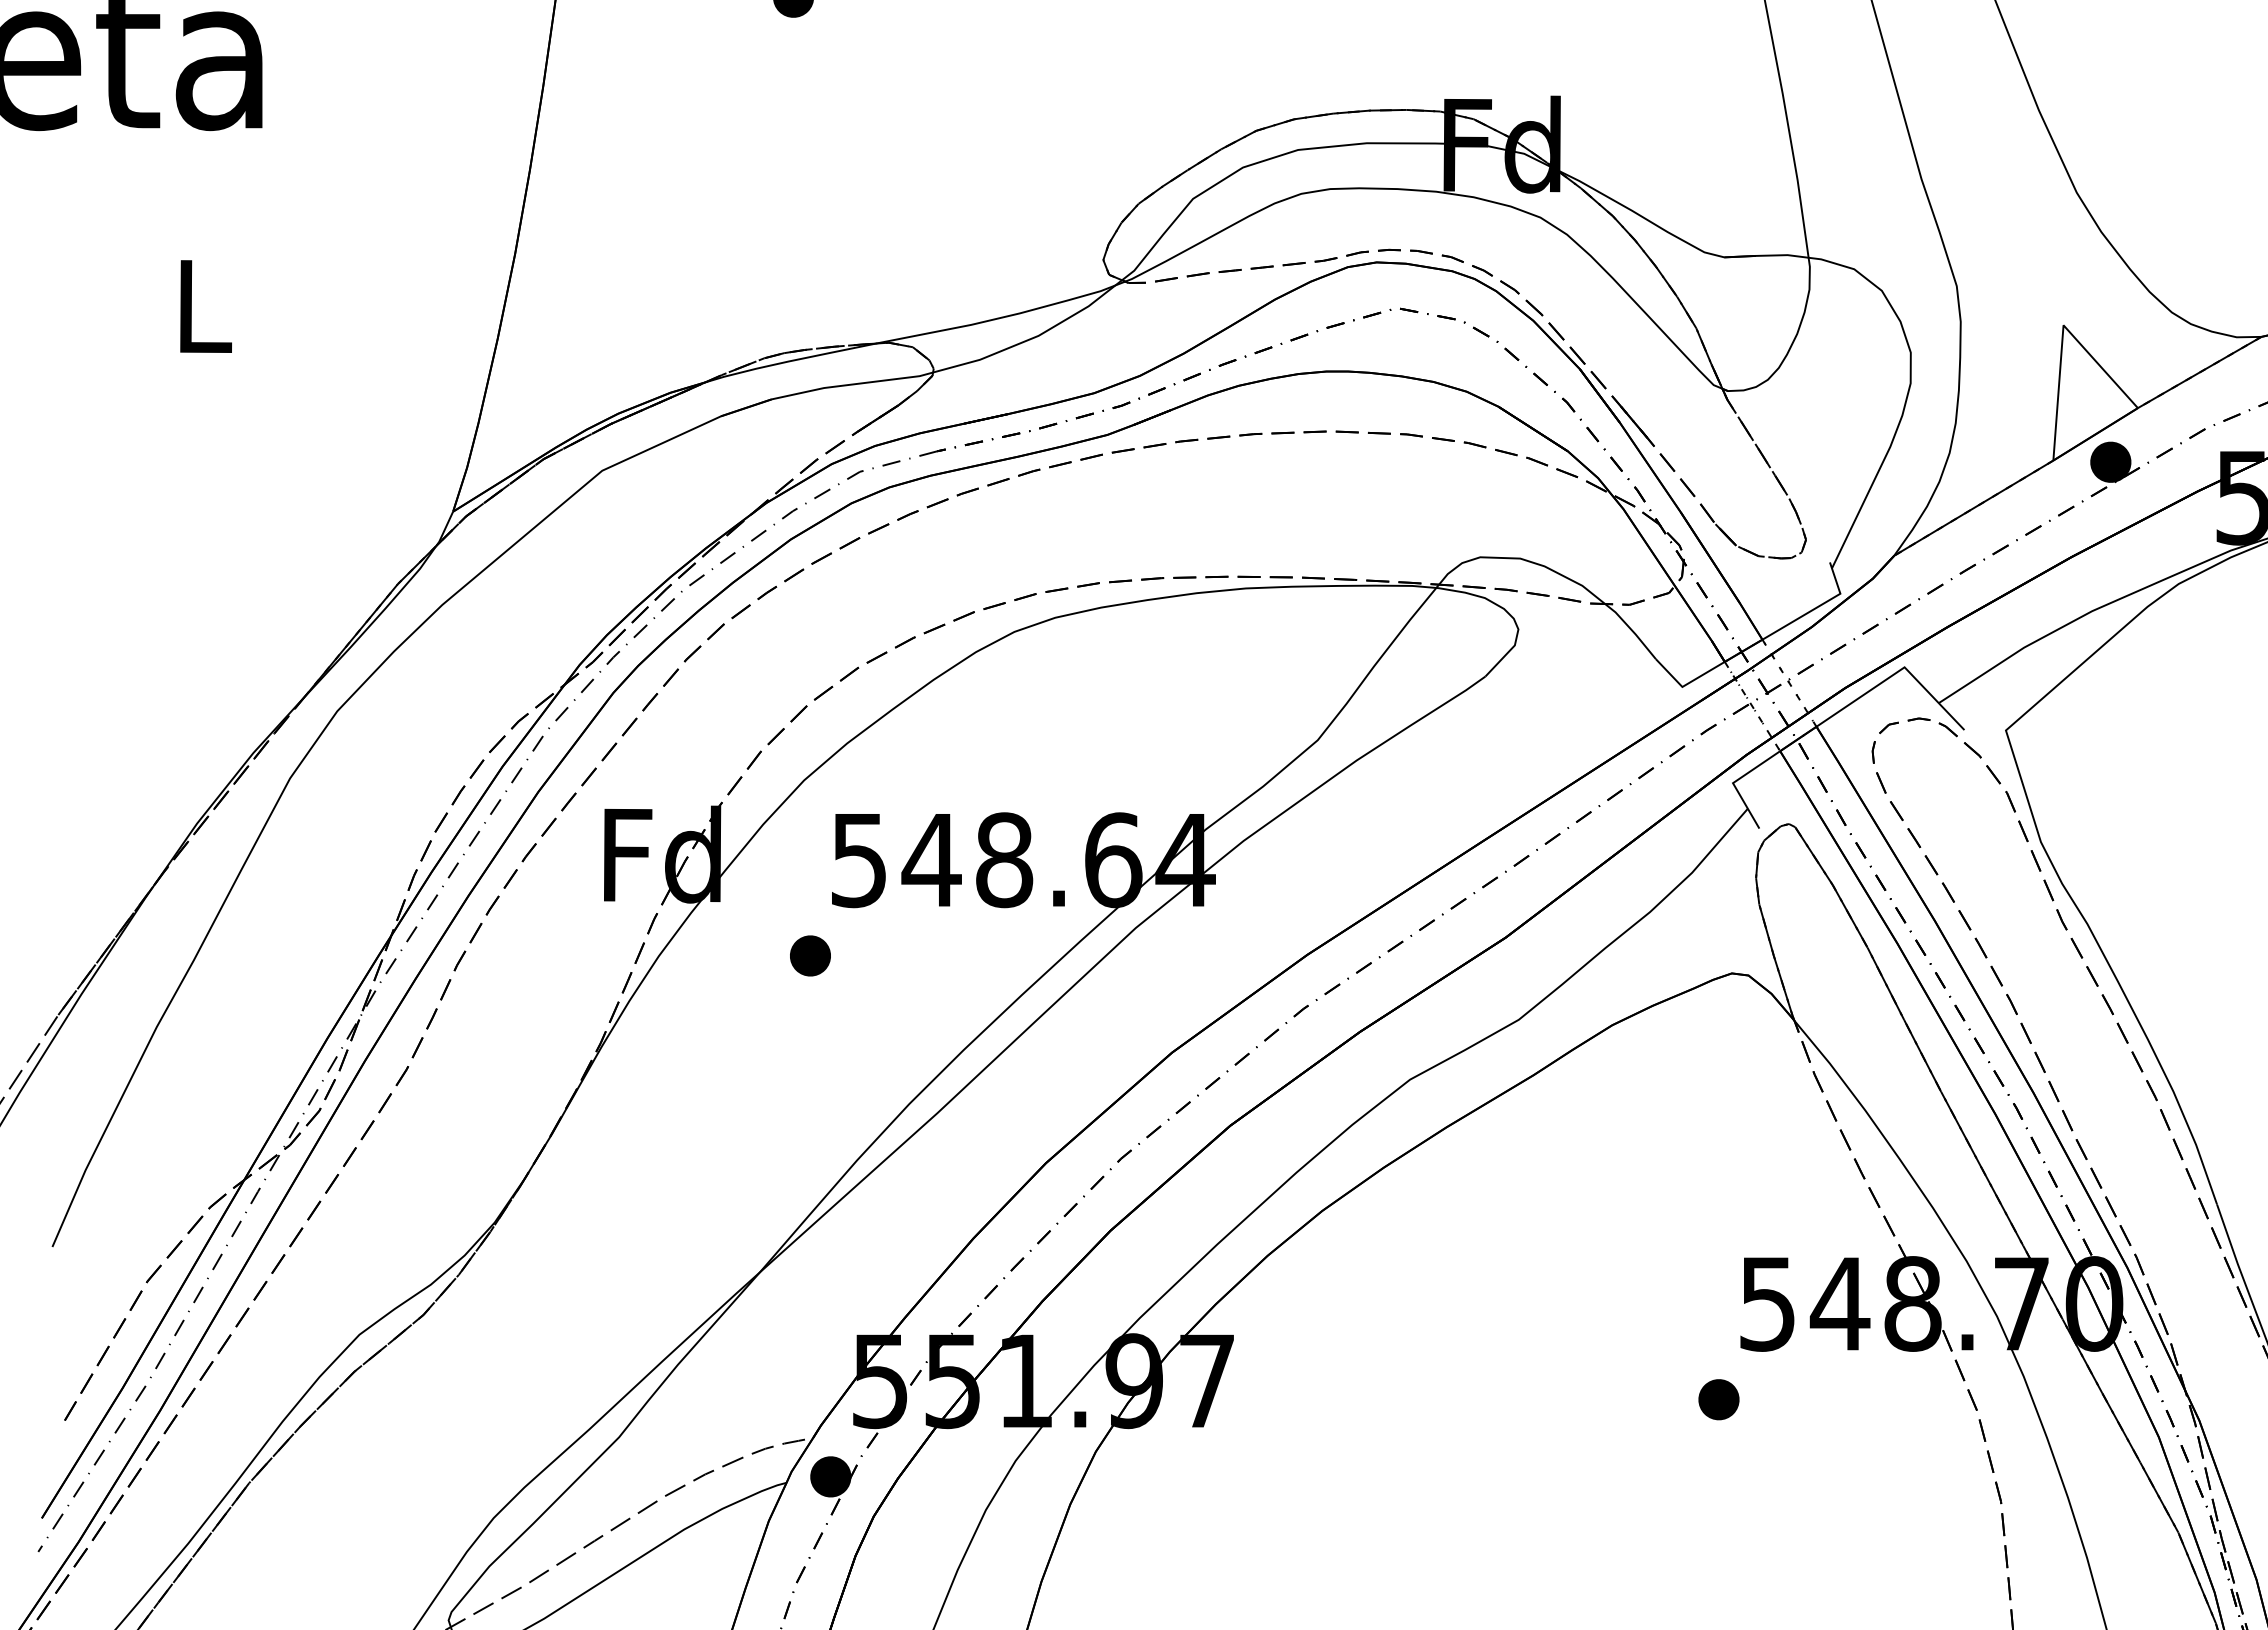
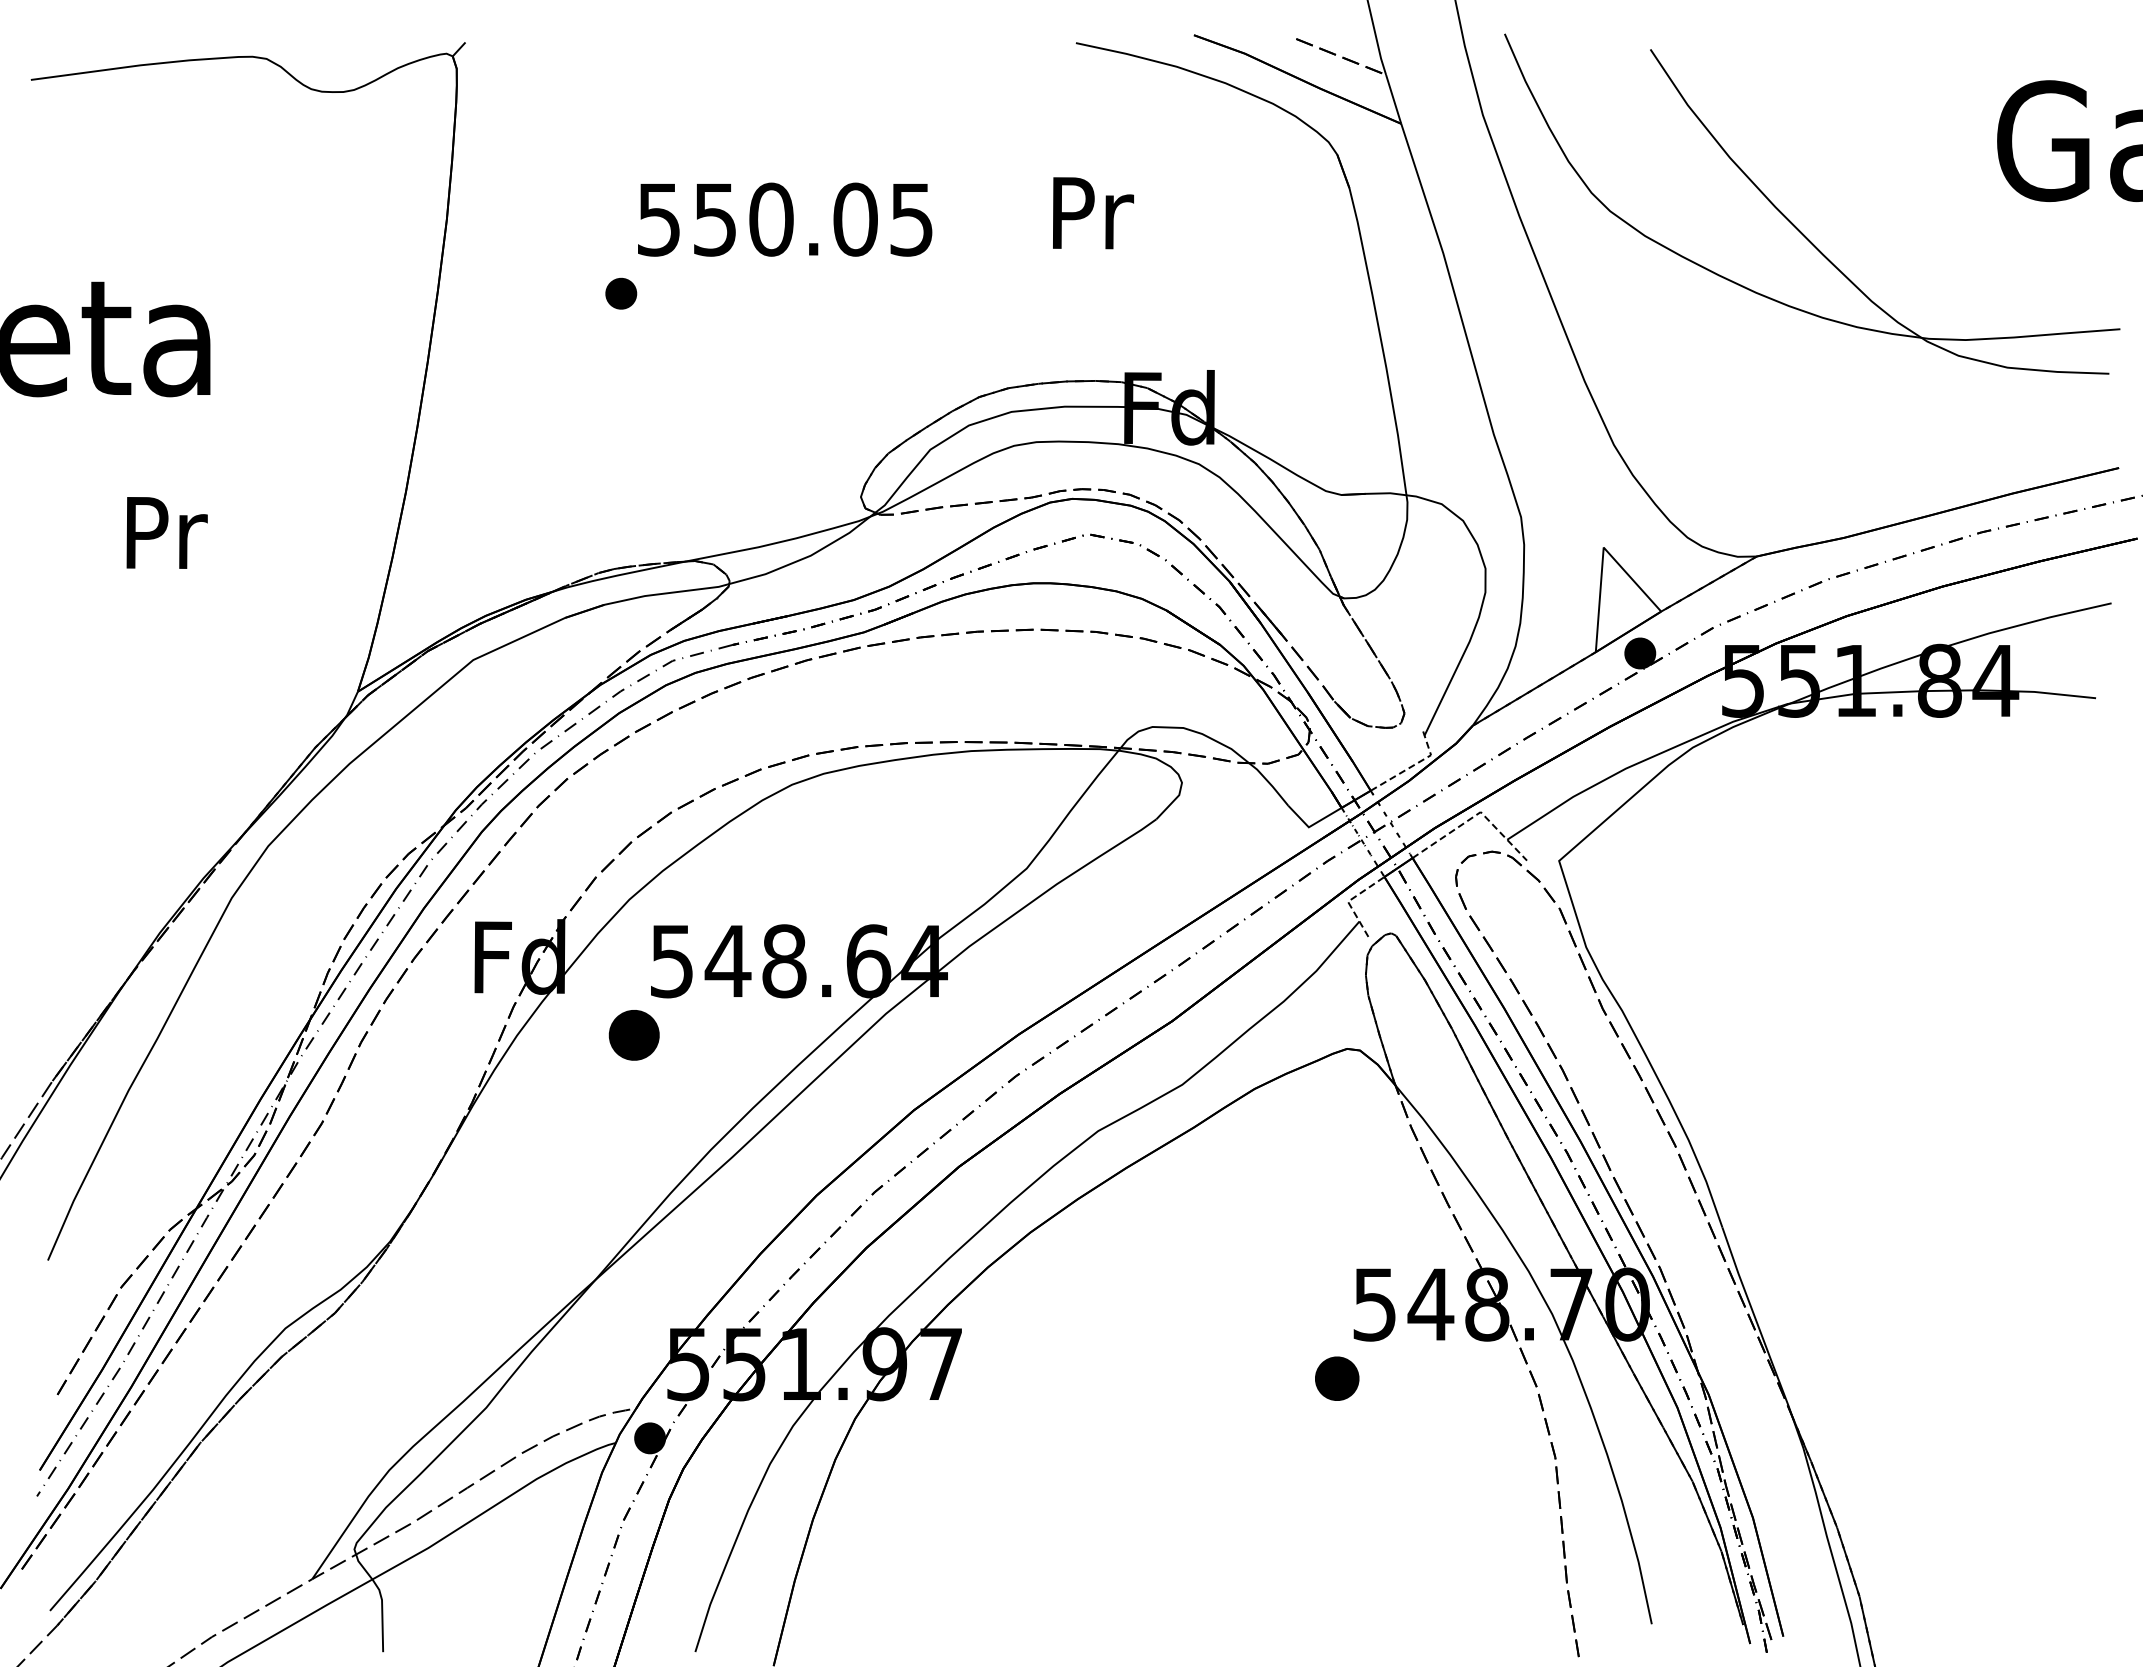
text: (205, 305) -> (166, 532), L -> Pr
line: (1816, 608) -> (1412, 766), solid -> dashed
line: (1897, 671) -> (1475, 815), solid -> dashed
line: (1734, 781) -> (1349, 900), solid -> dashed
part: (810, 956) -> (634, 1035), size x1.6
part: (1718, 1399) -> (1336, 1378), size x1.4

